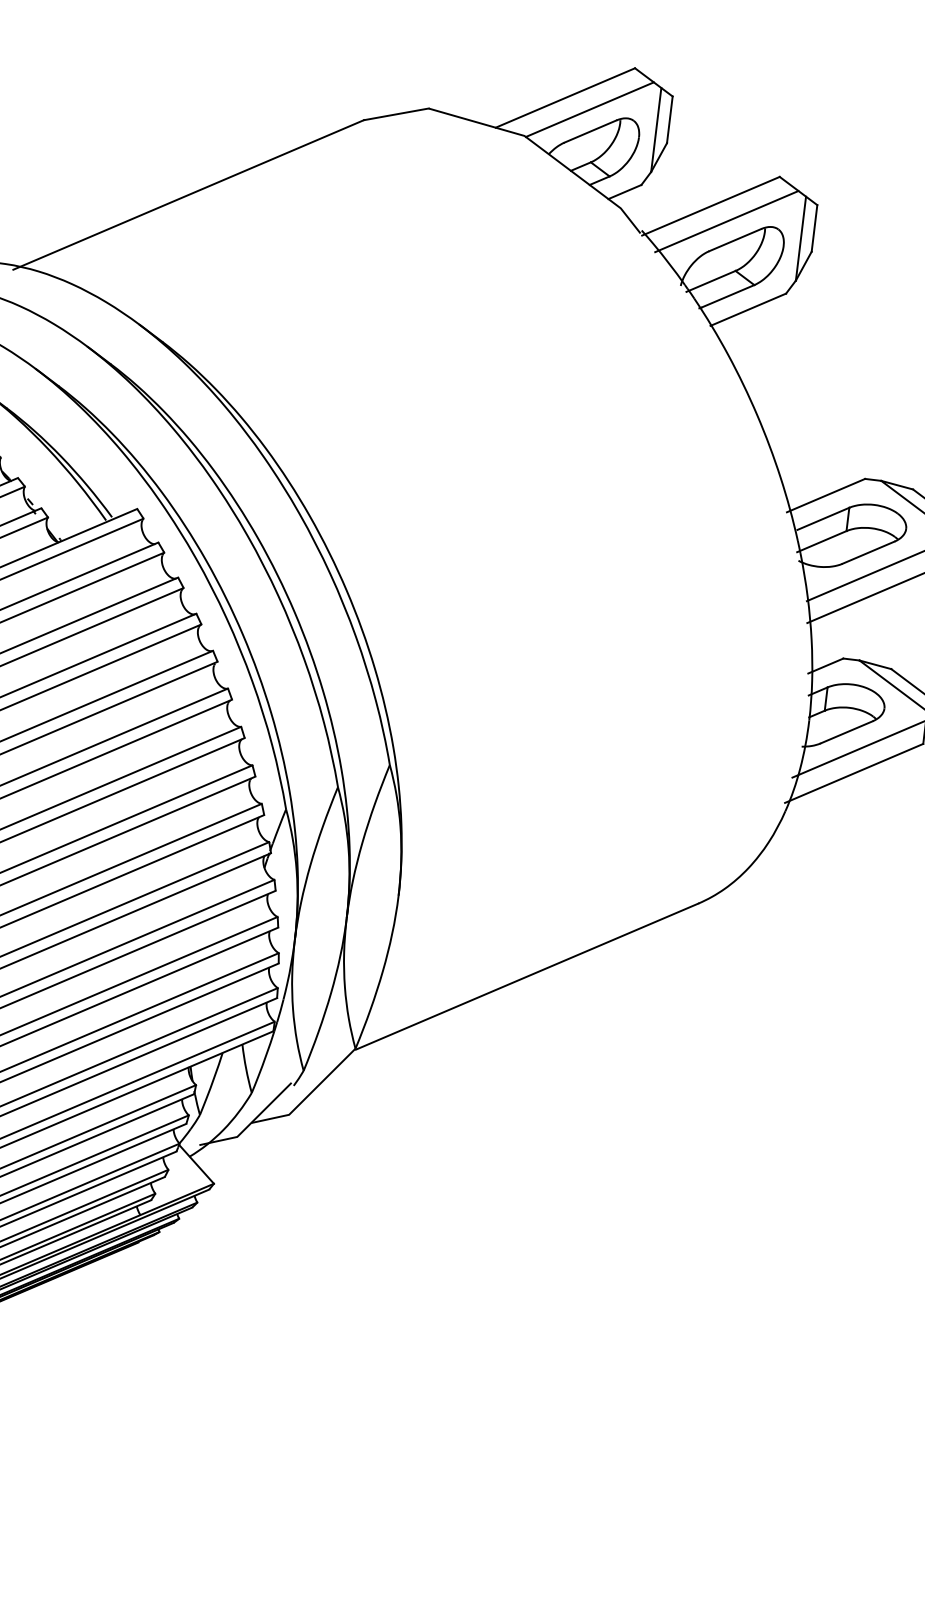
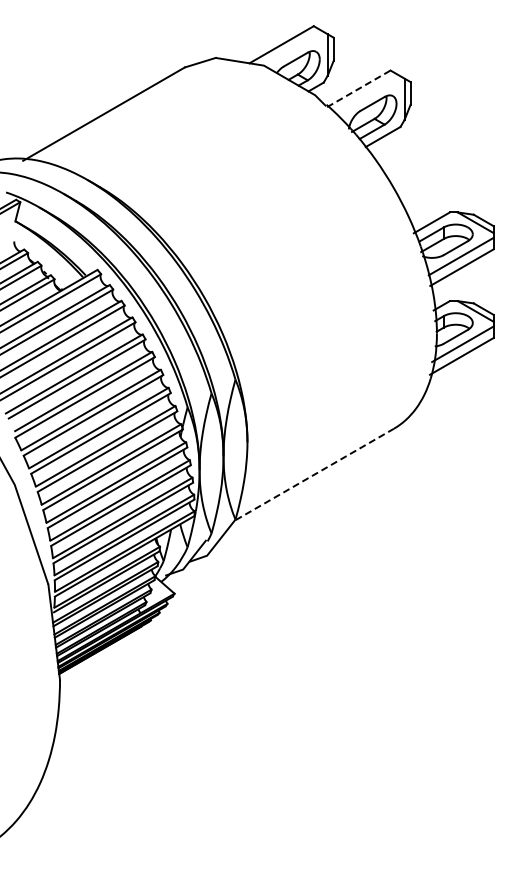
line: (588, 108) -> (293, 48), removed
line: (710, 205) -> (358, 88), solid -> dashed
line: (726, 221) -> (367, 95), removed
line: (528, 976) -> (315, 474), solid -> dashed

